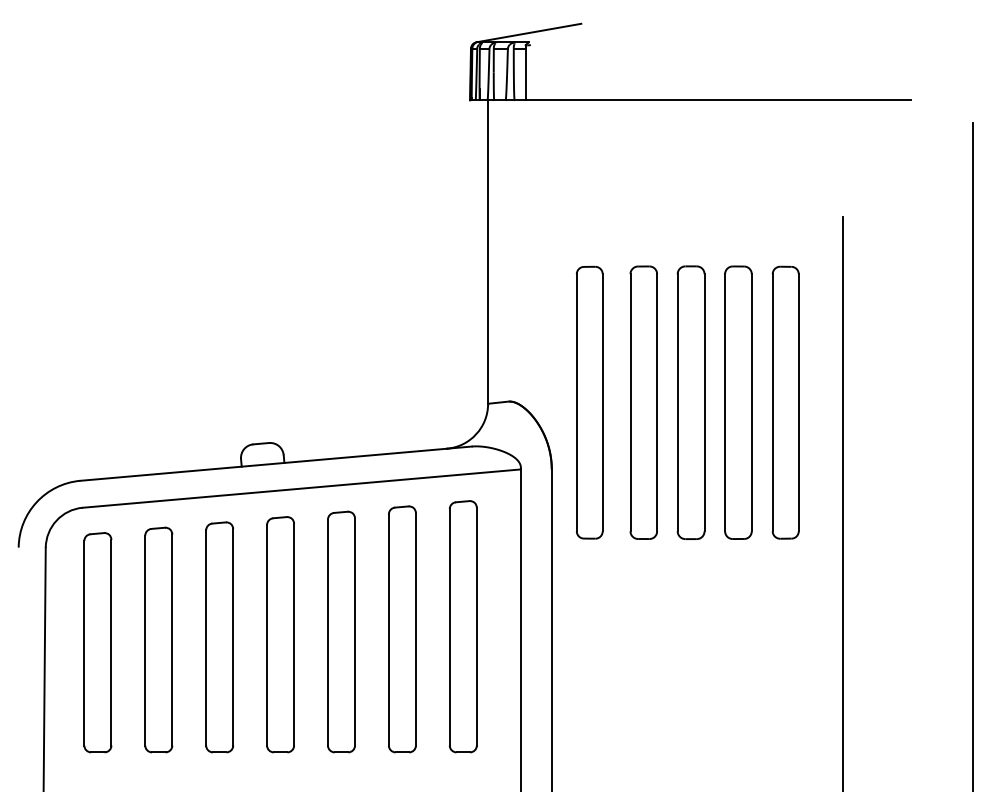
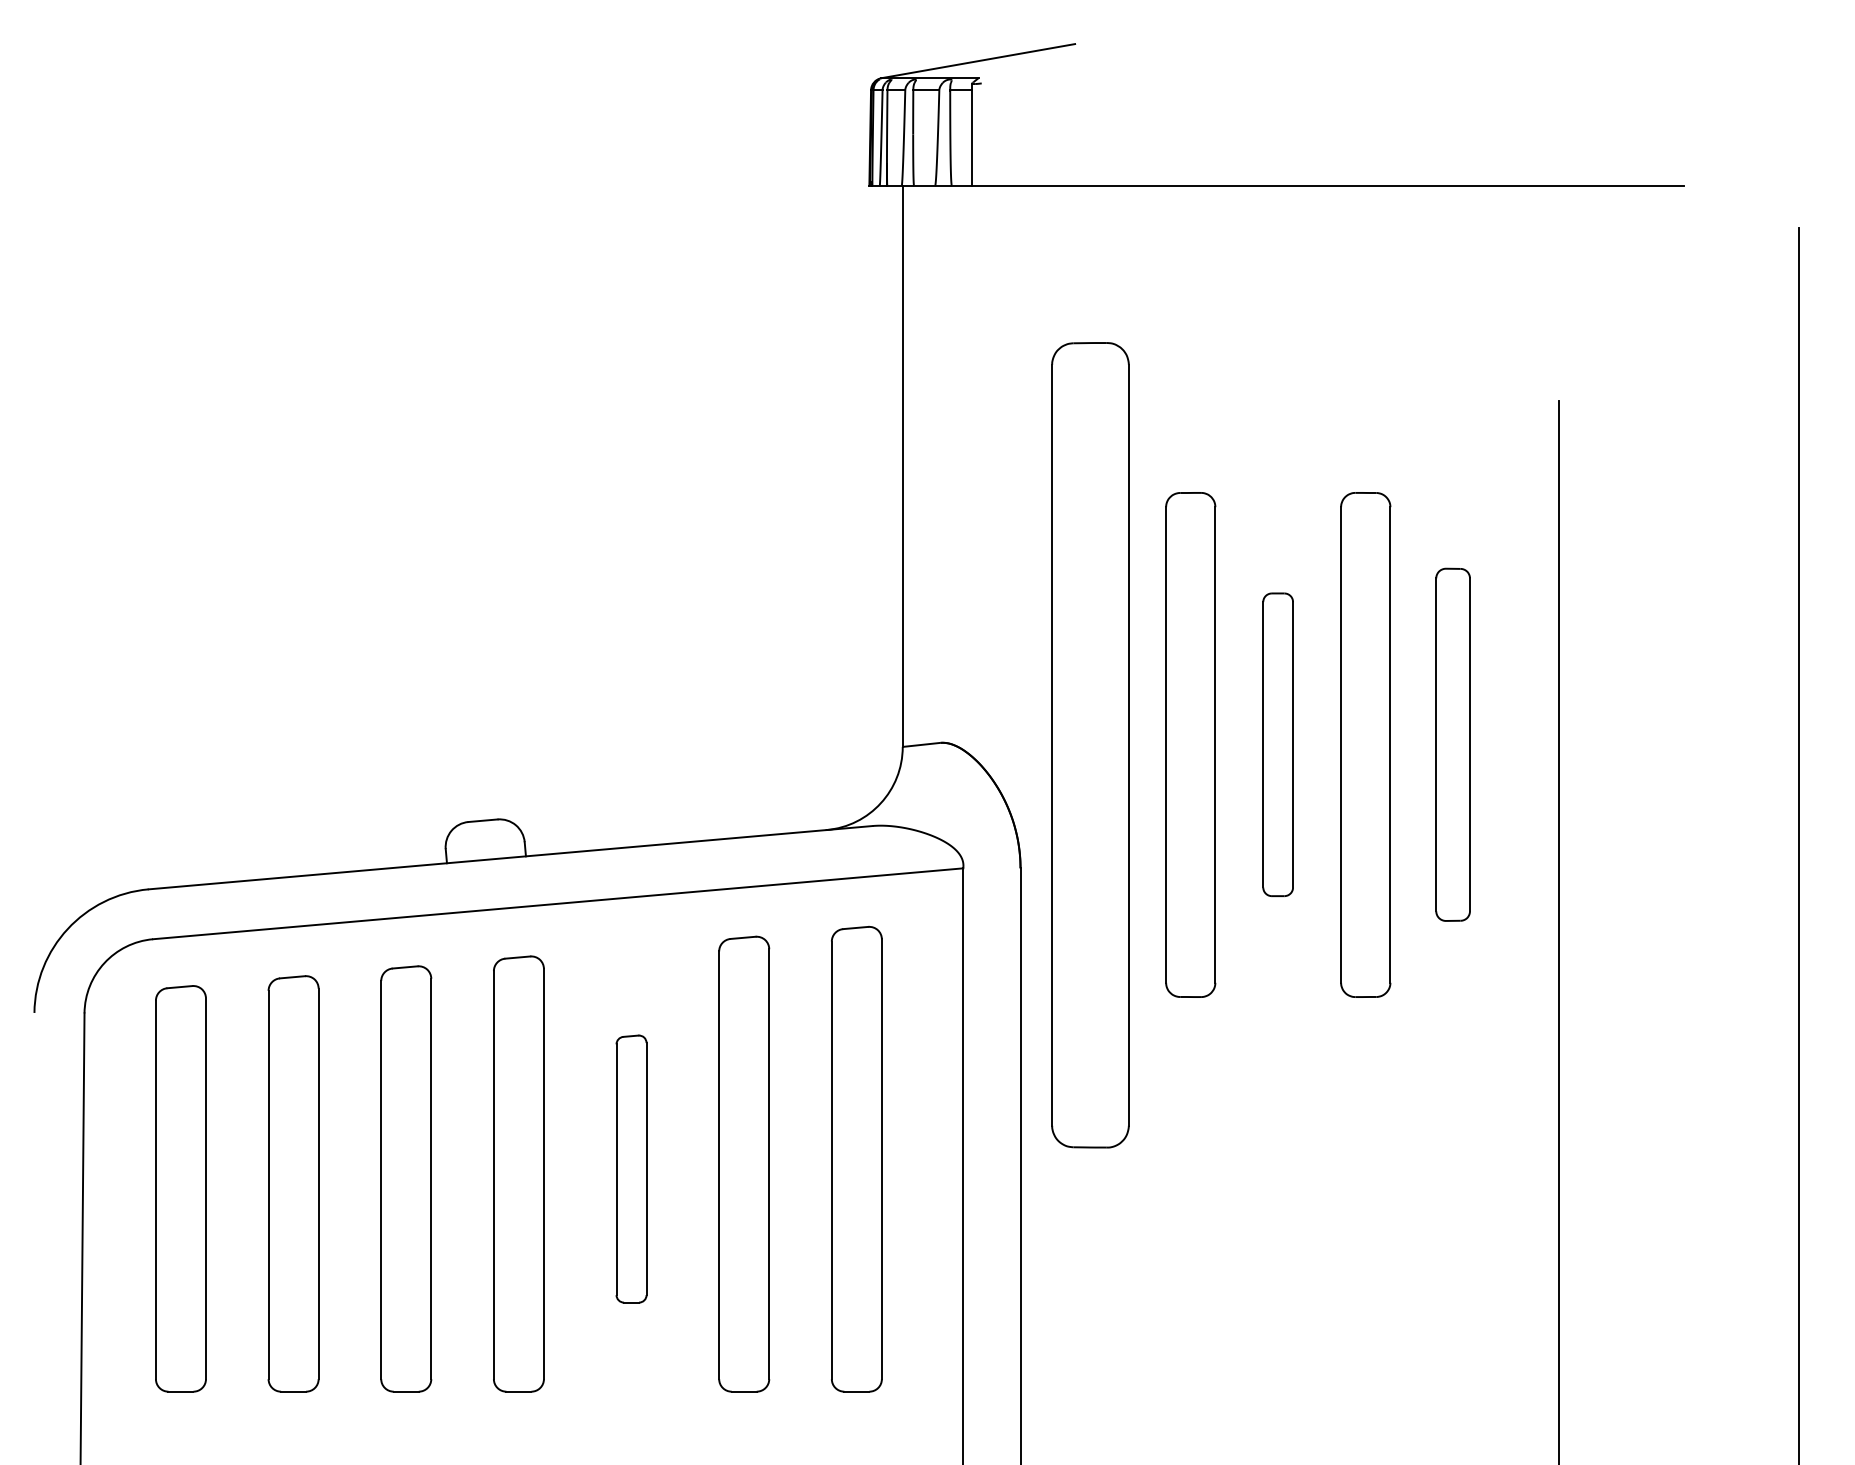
part: (589, 402) -> (1090, 744), size x1.6
part: (690, 402) -> (1277, 744), size x0.6
part: (785, 402) -> (1452, 744), size x0.7
part: (341, 631) -> (631, 1168), size x0.6

